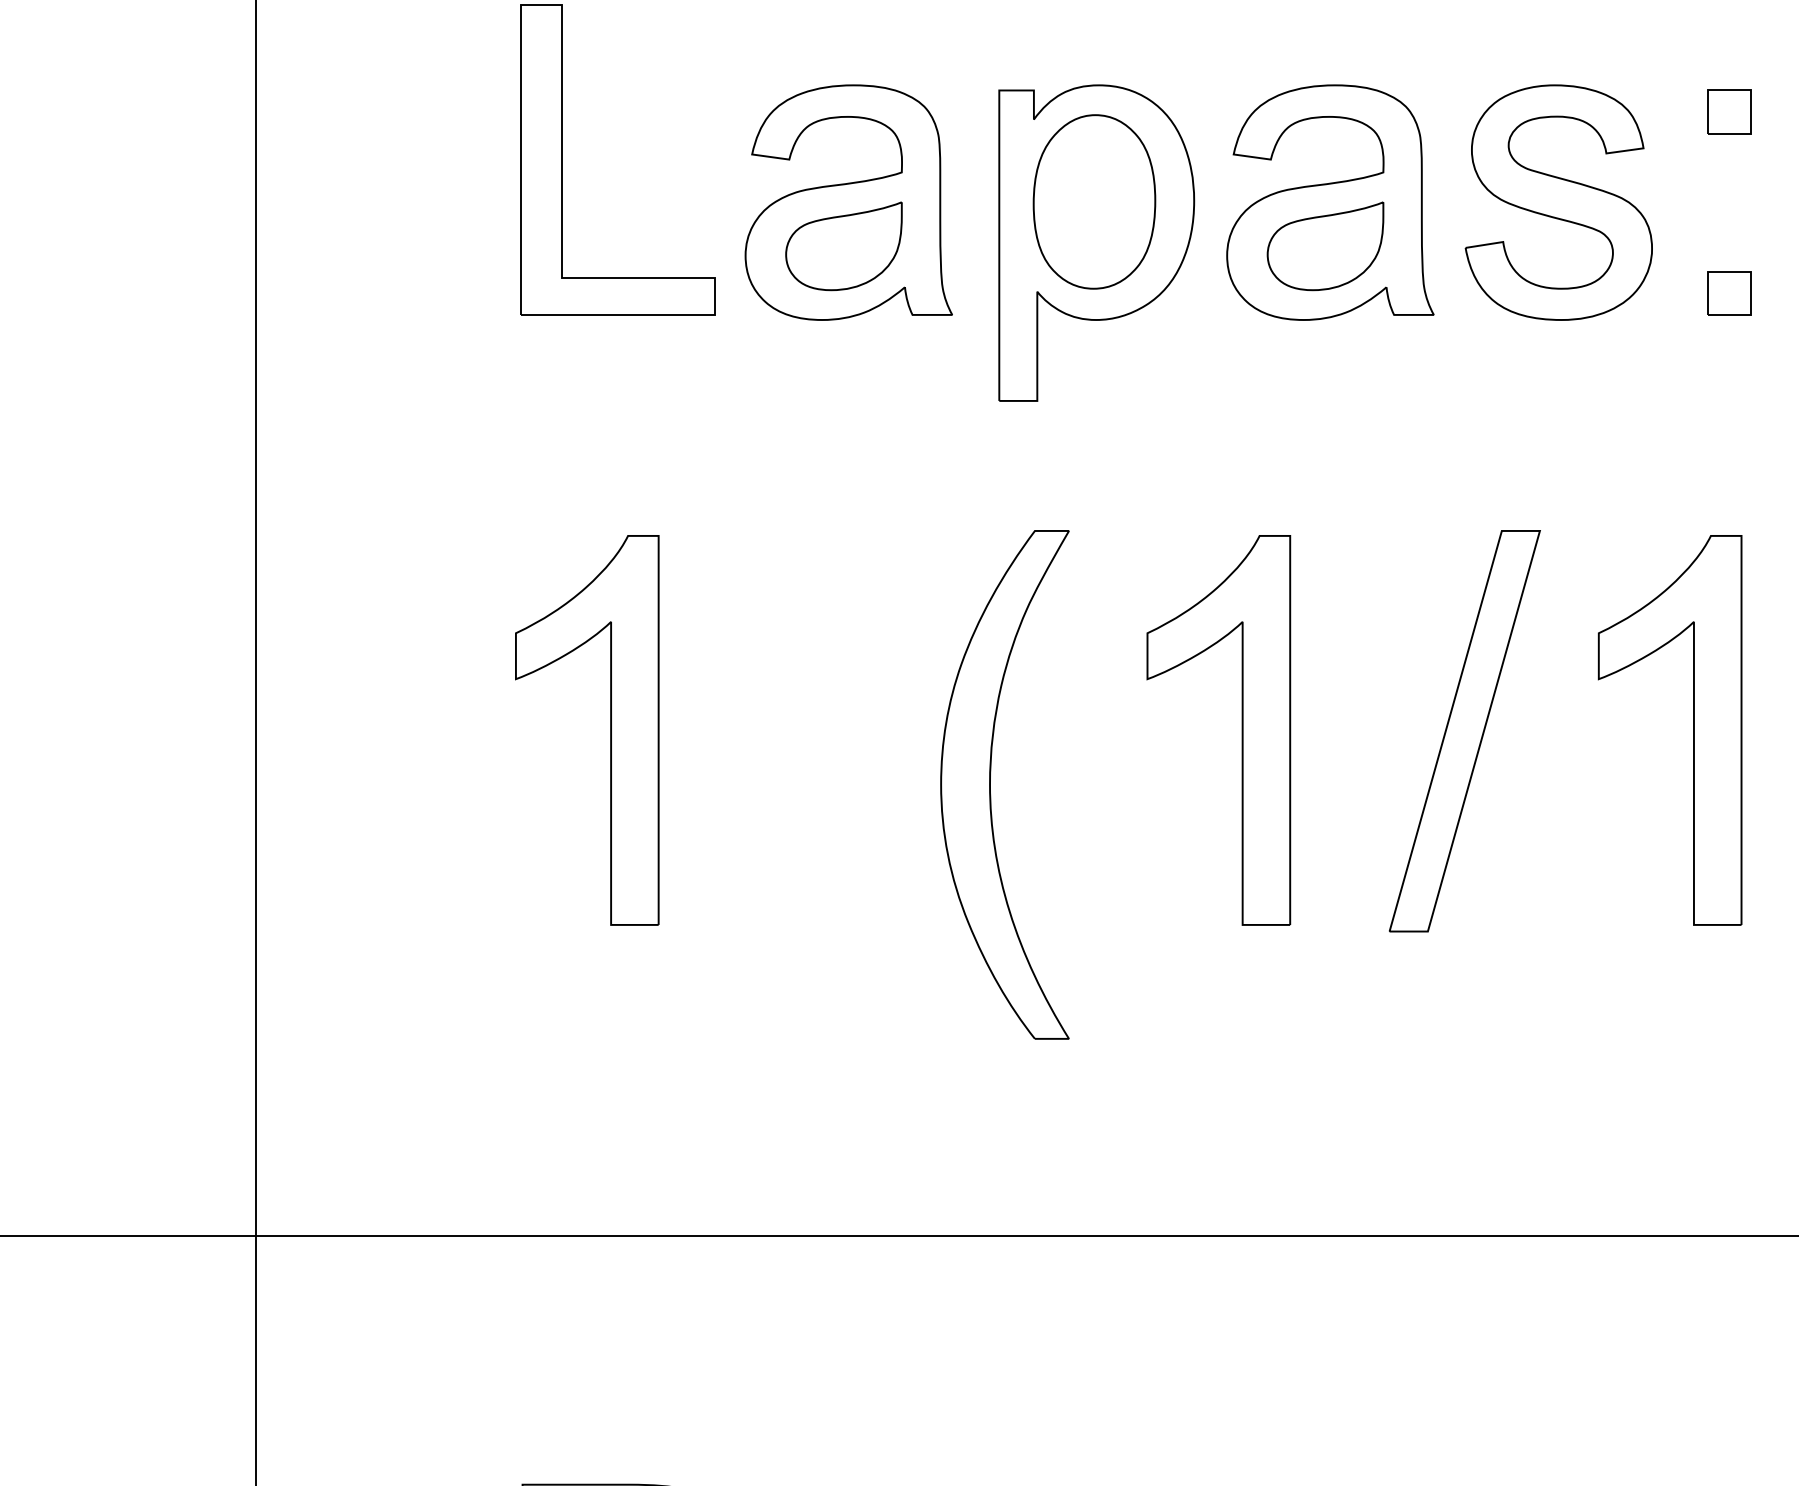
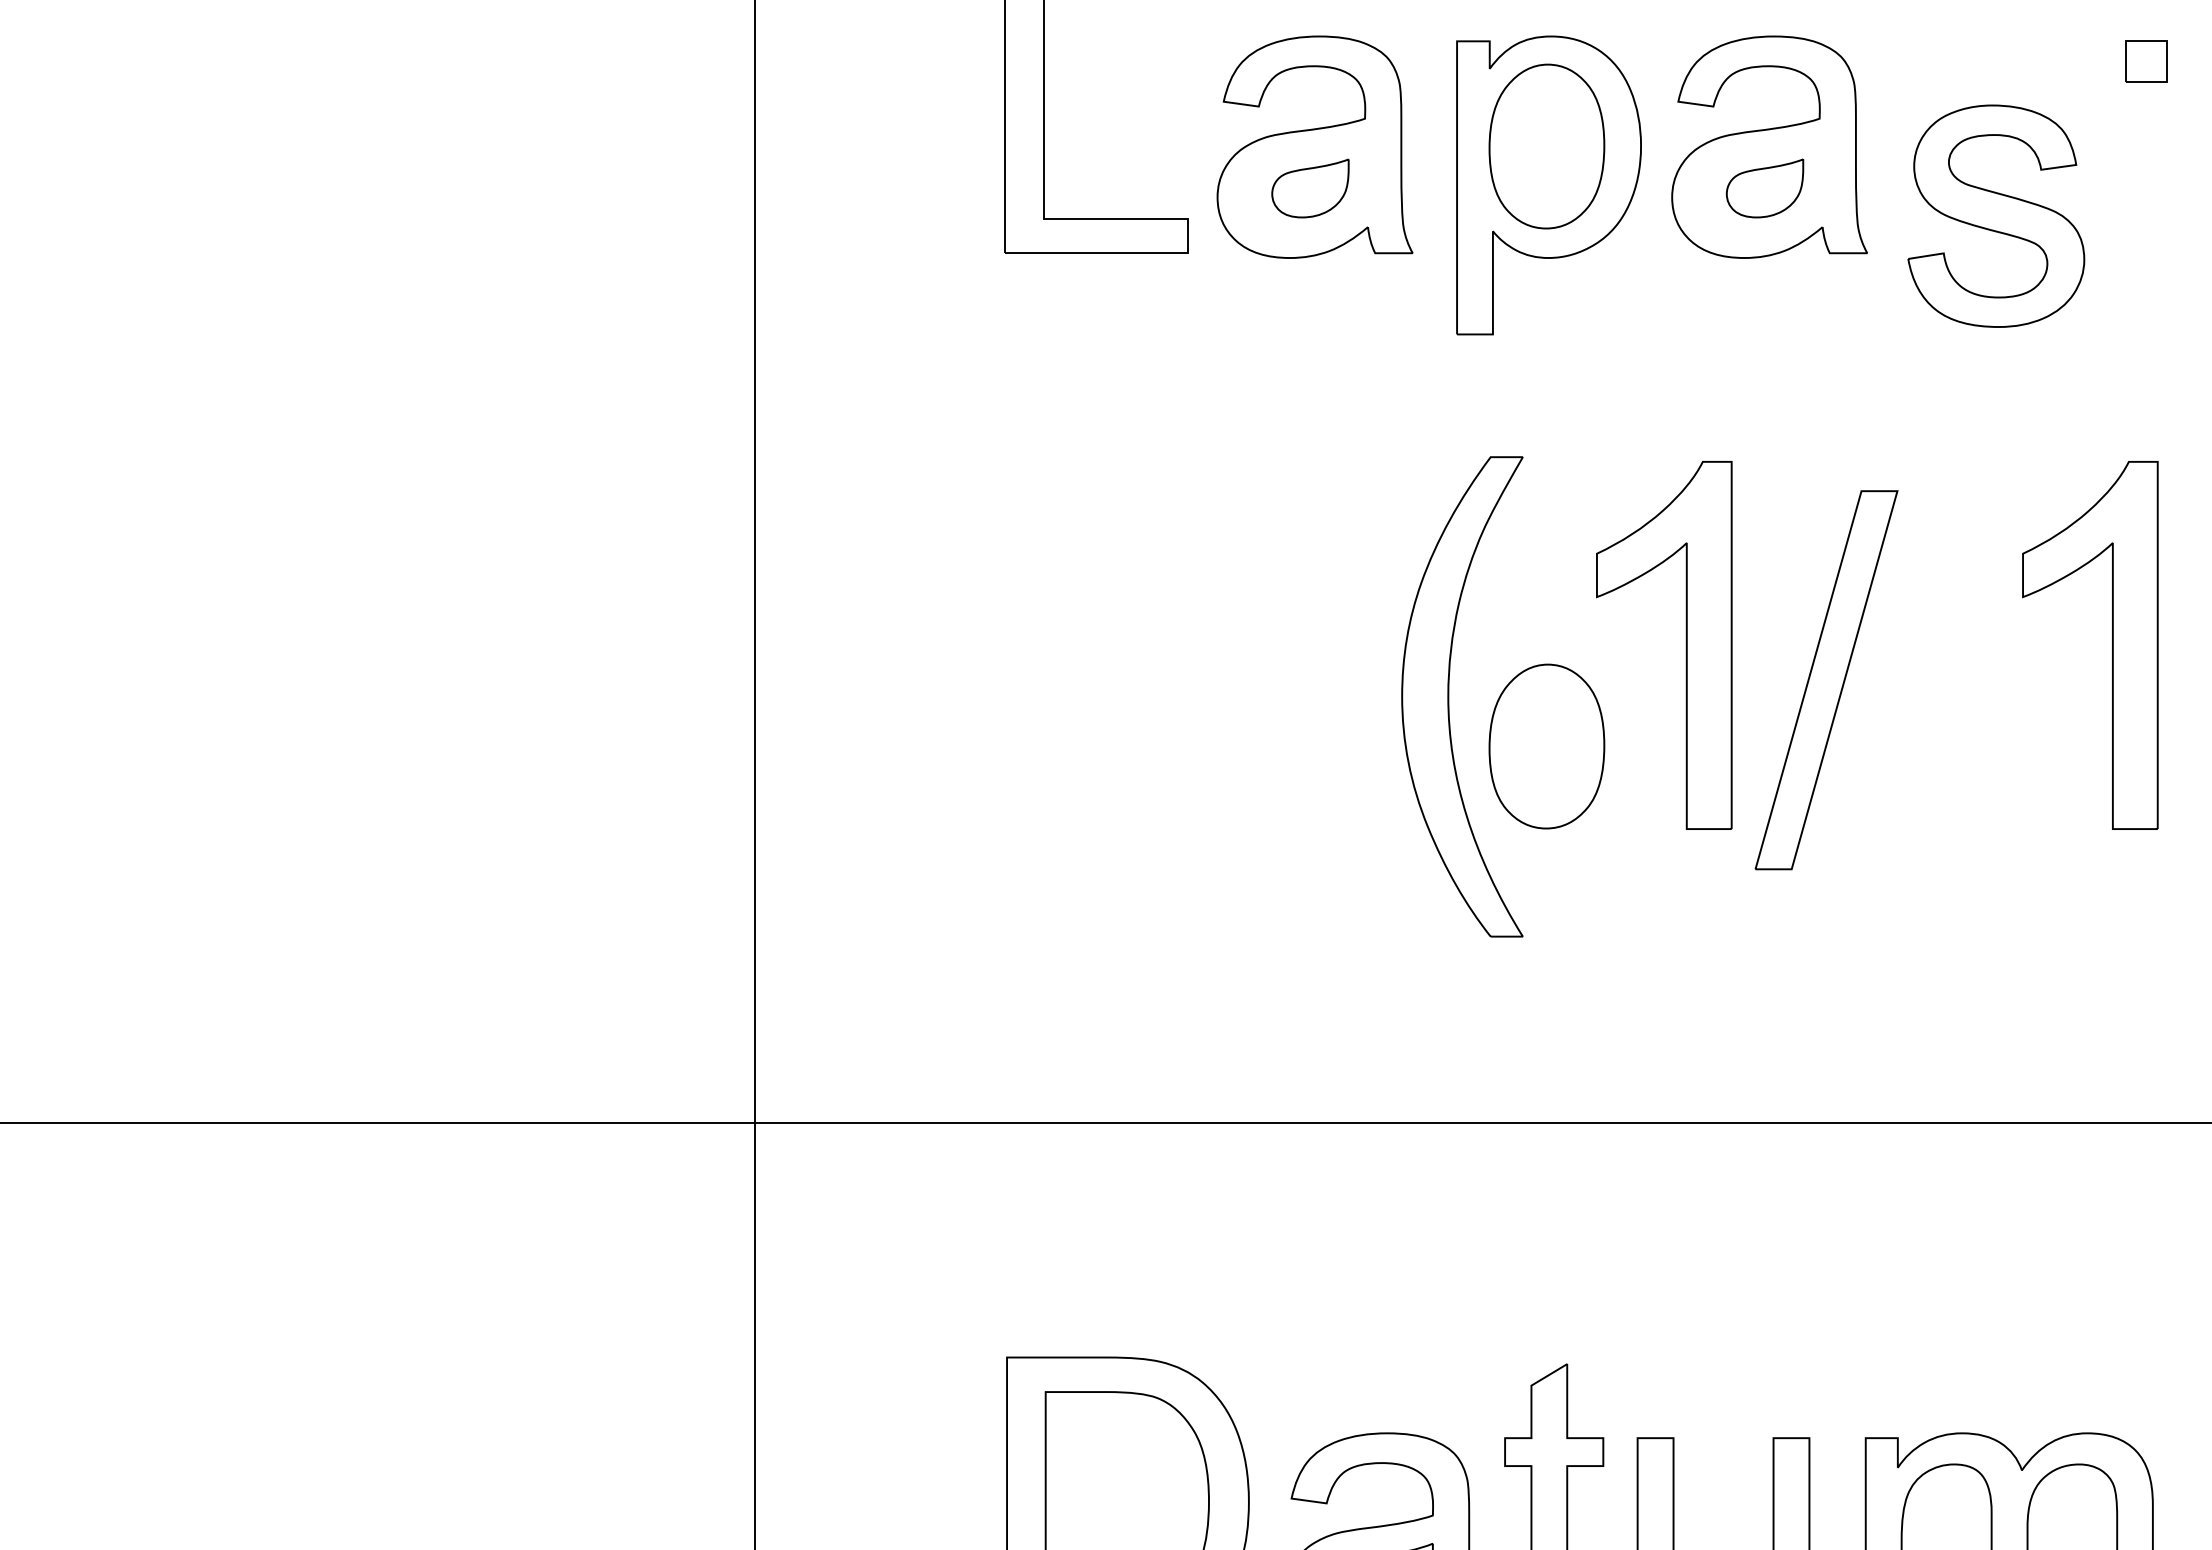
part: (1559, 201) -> (1996, 215), moved
part: (844, 246) -> (1310, 188), size x0.7
part: (1324, 246) -> (1764, 188), size x0.7
part: (1729, 292) -> (2146, 232), removed
part: (609, 730) -> (1089, 645), removed
part: (1464, 731) -> (1826, 680), moved
part: (1094, 837) -> (1546, 746), added

